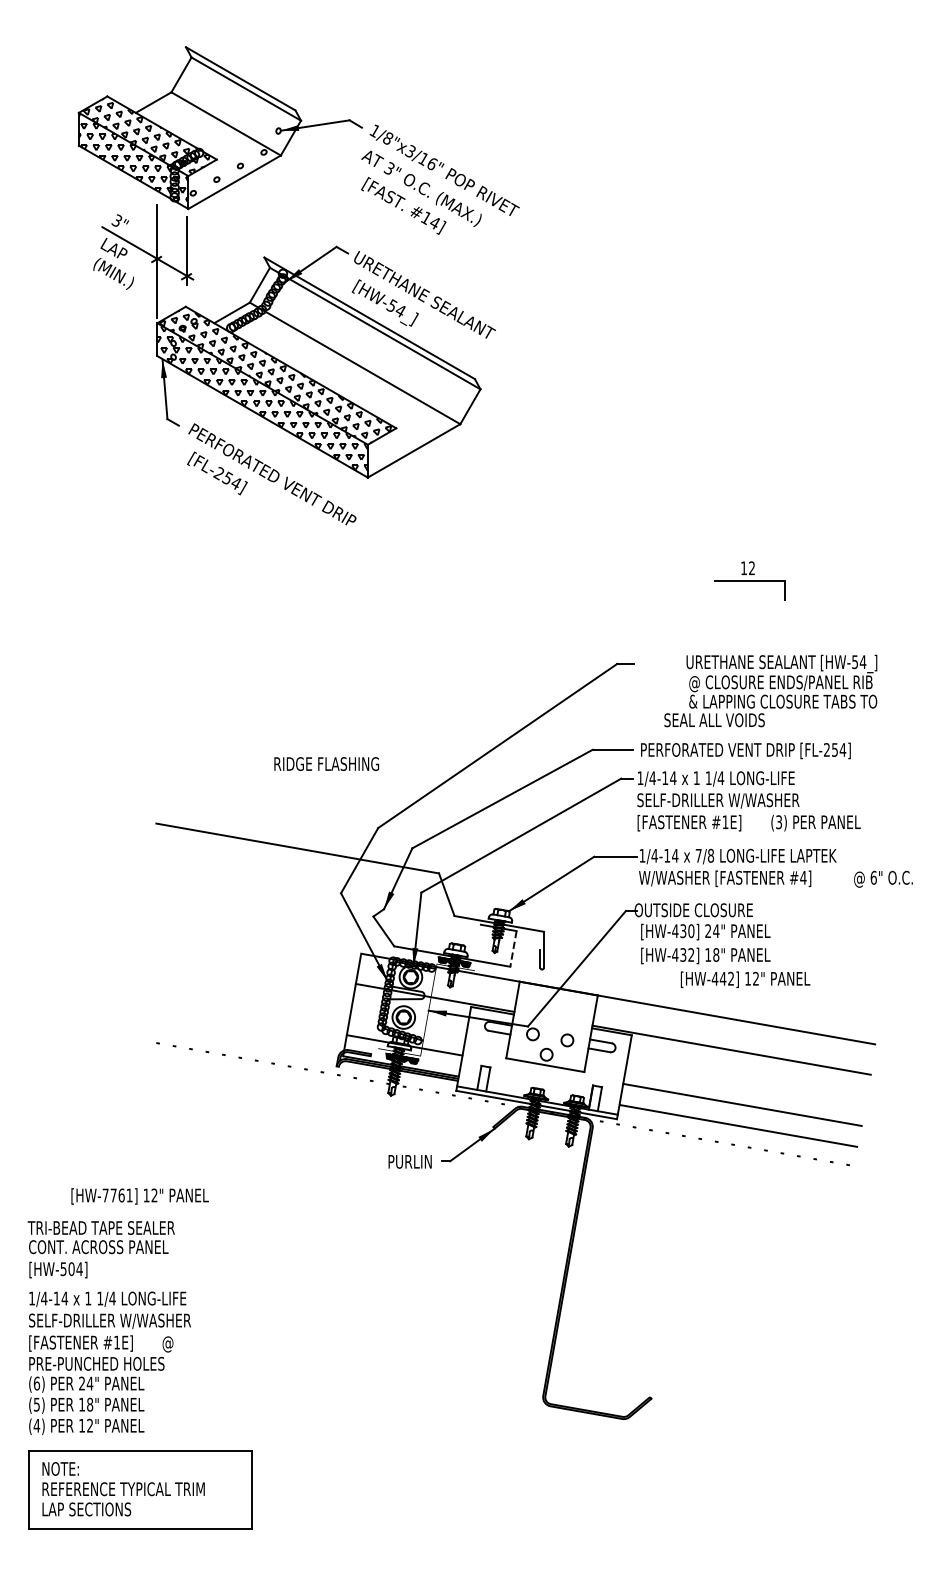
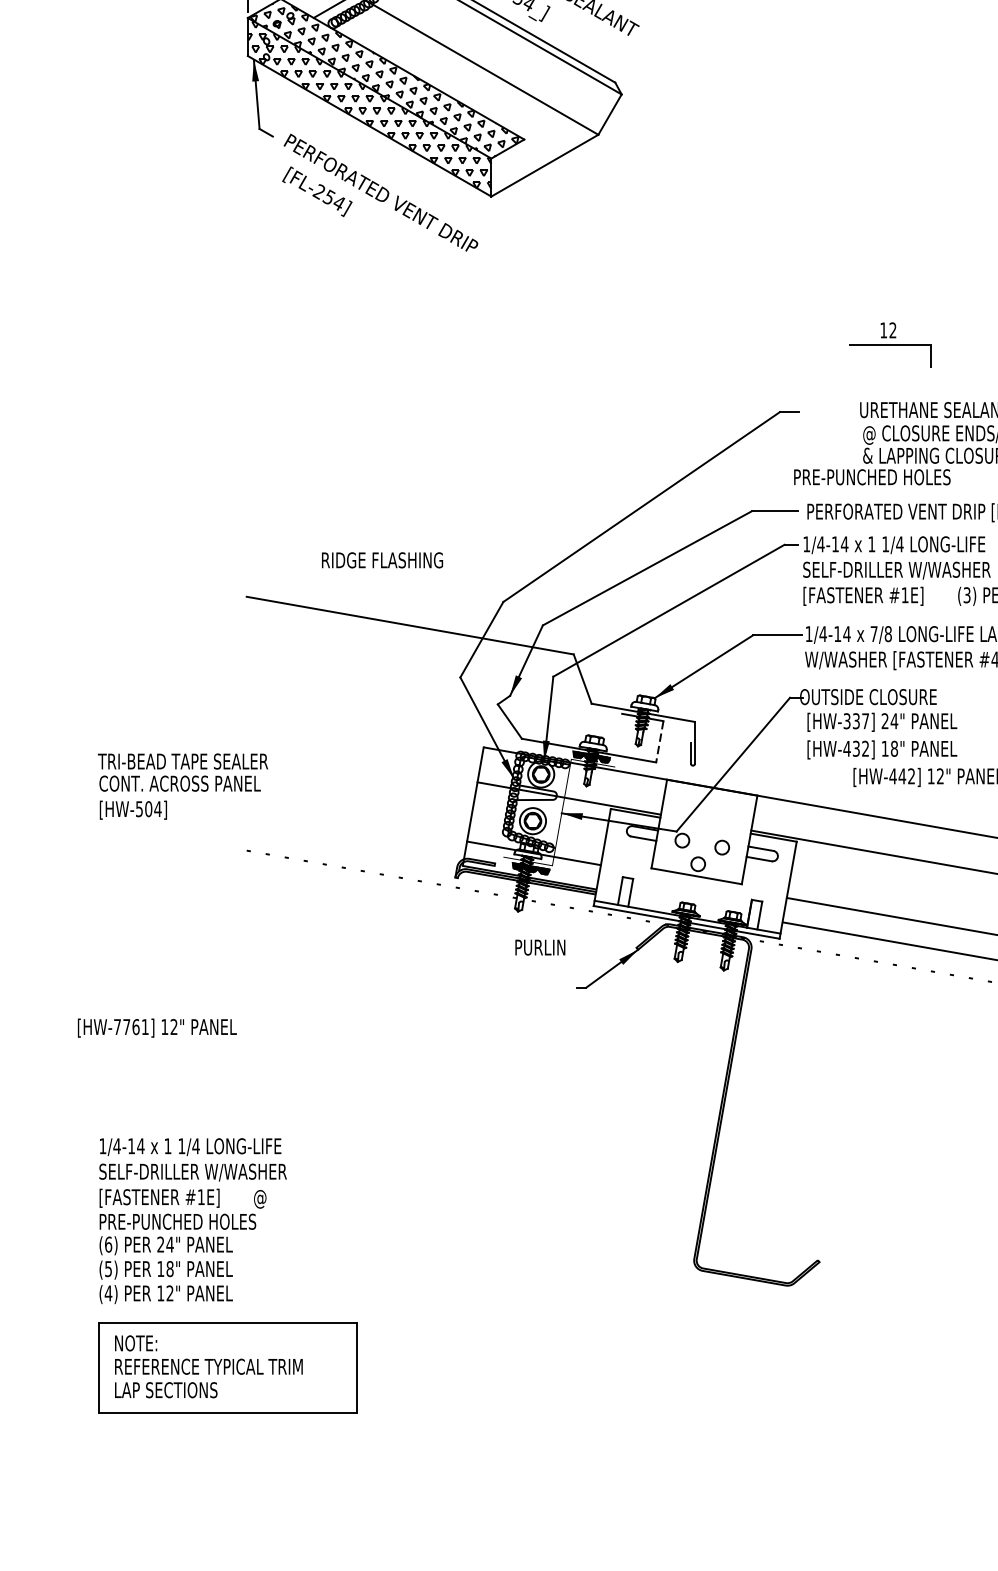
part: (749, 580) -> (890, 344), moved
text: (692, 720) -> (866, 477), SEAL ALL VOIDS -> PRE-PUNCHED HOLES
text: (326, 763) -> (382, 559), moved
text: (683, 931) -> (856, 721), [HW-430] -> [HW-337]
text: (409, 1161) -> (539, 947), moved
text: (139, 1196) -> (156, 1028), moved
text: (100, 1249) -> (182, 786), moved

